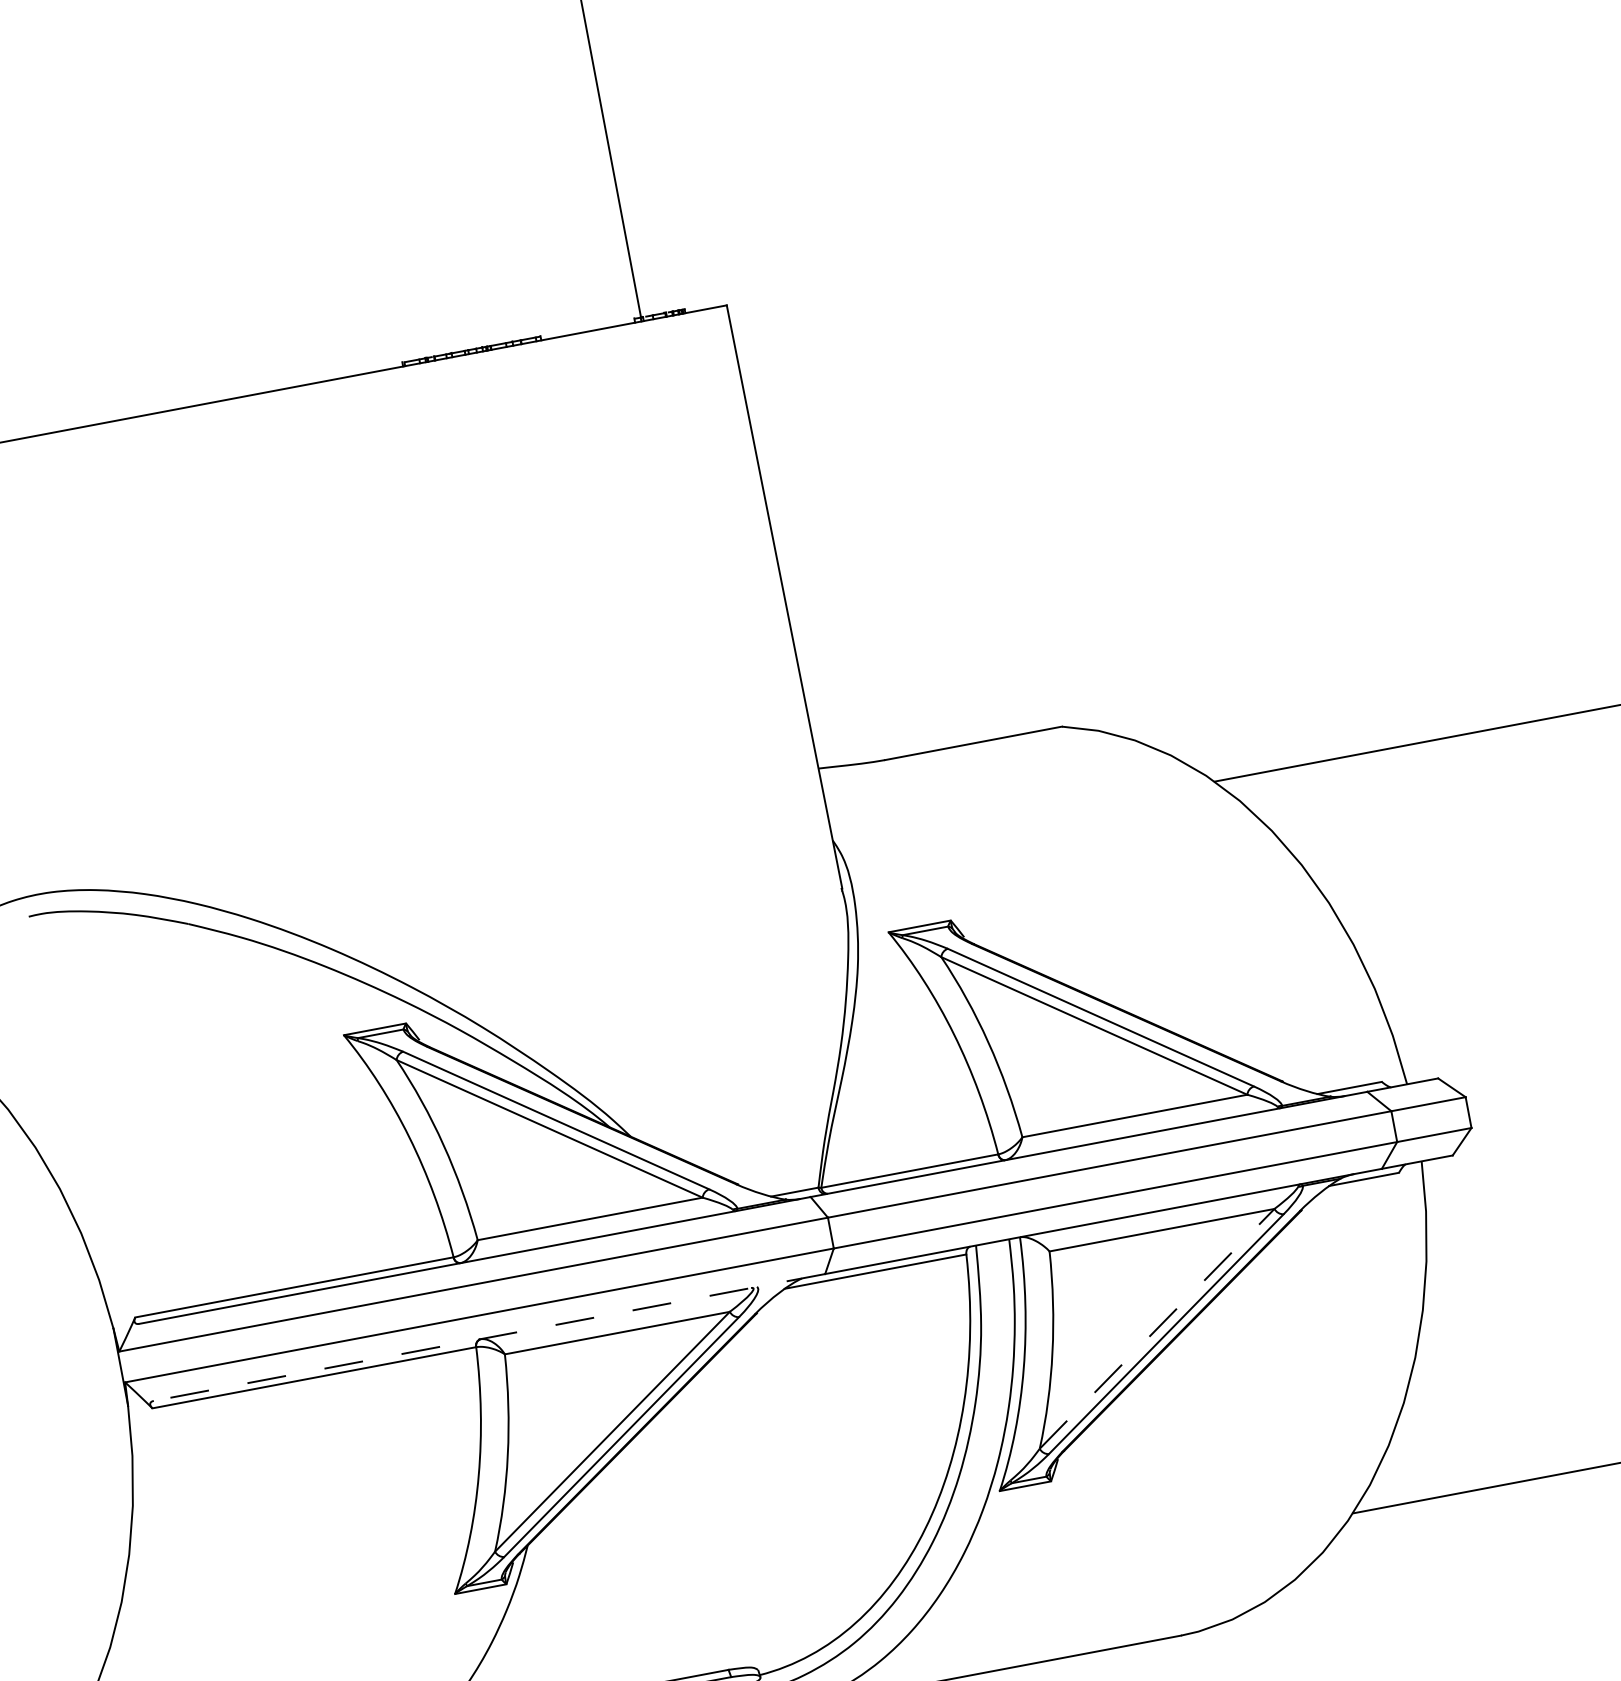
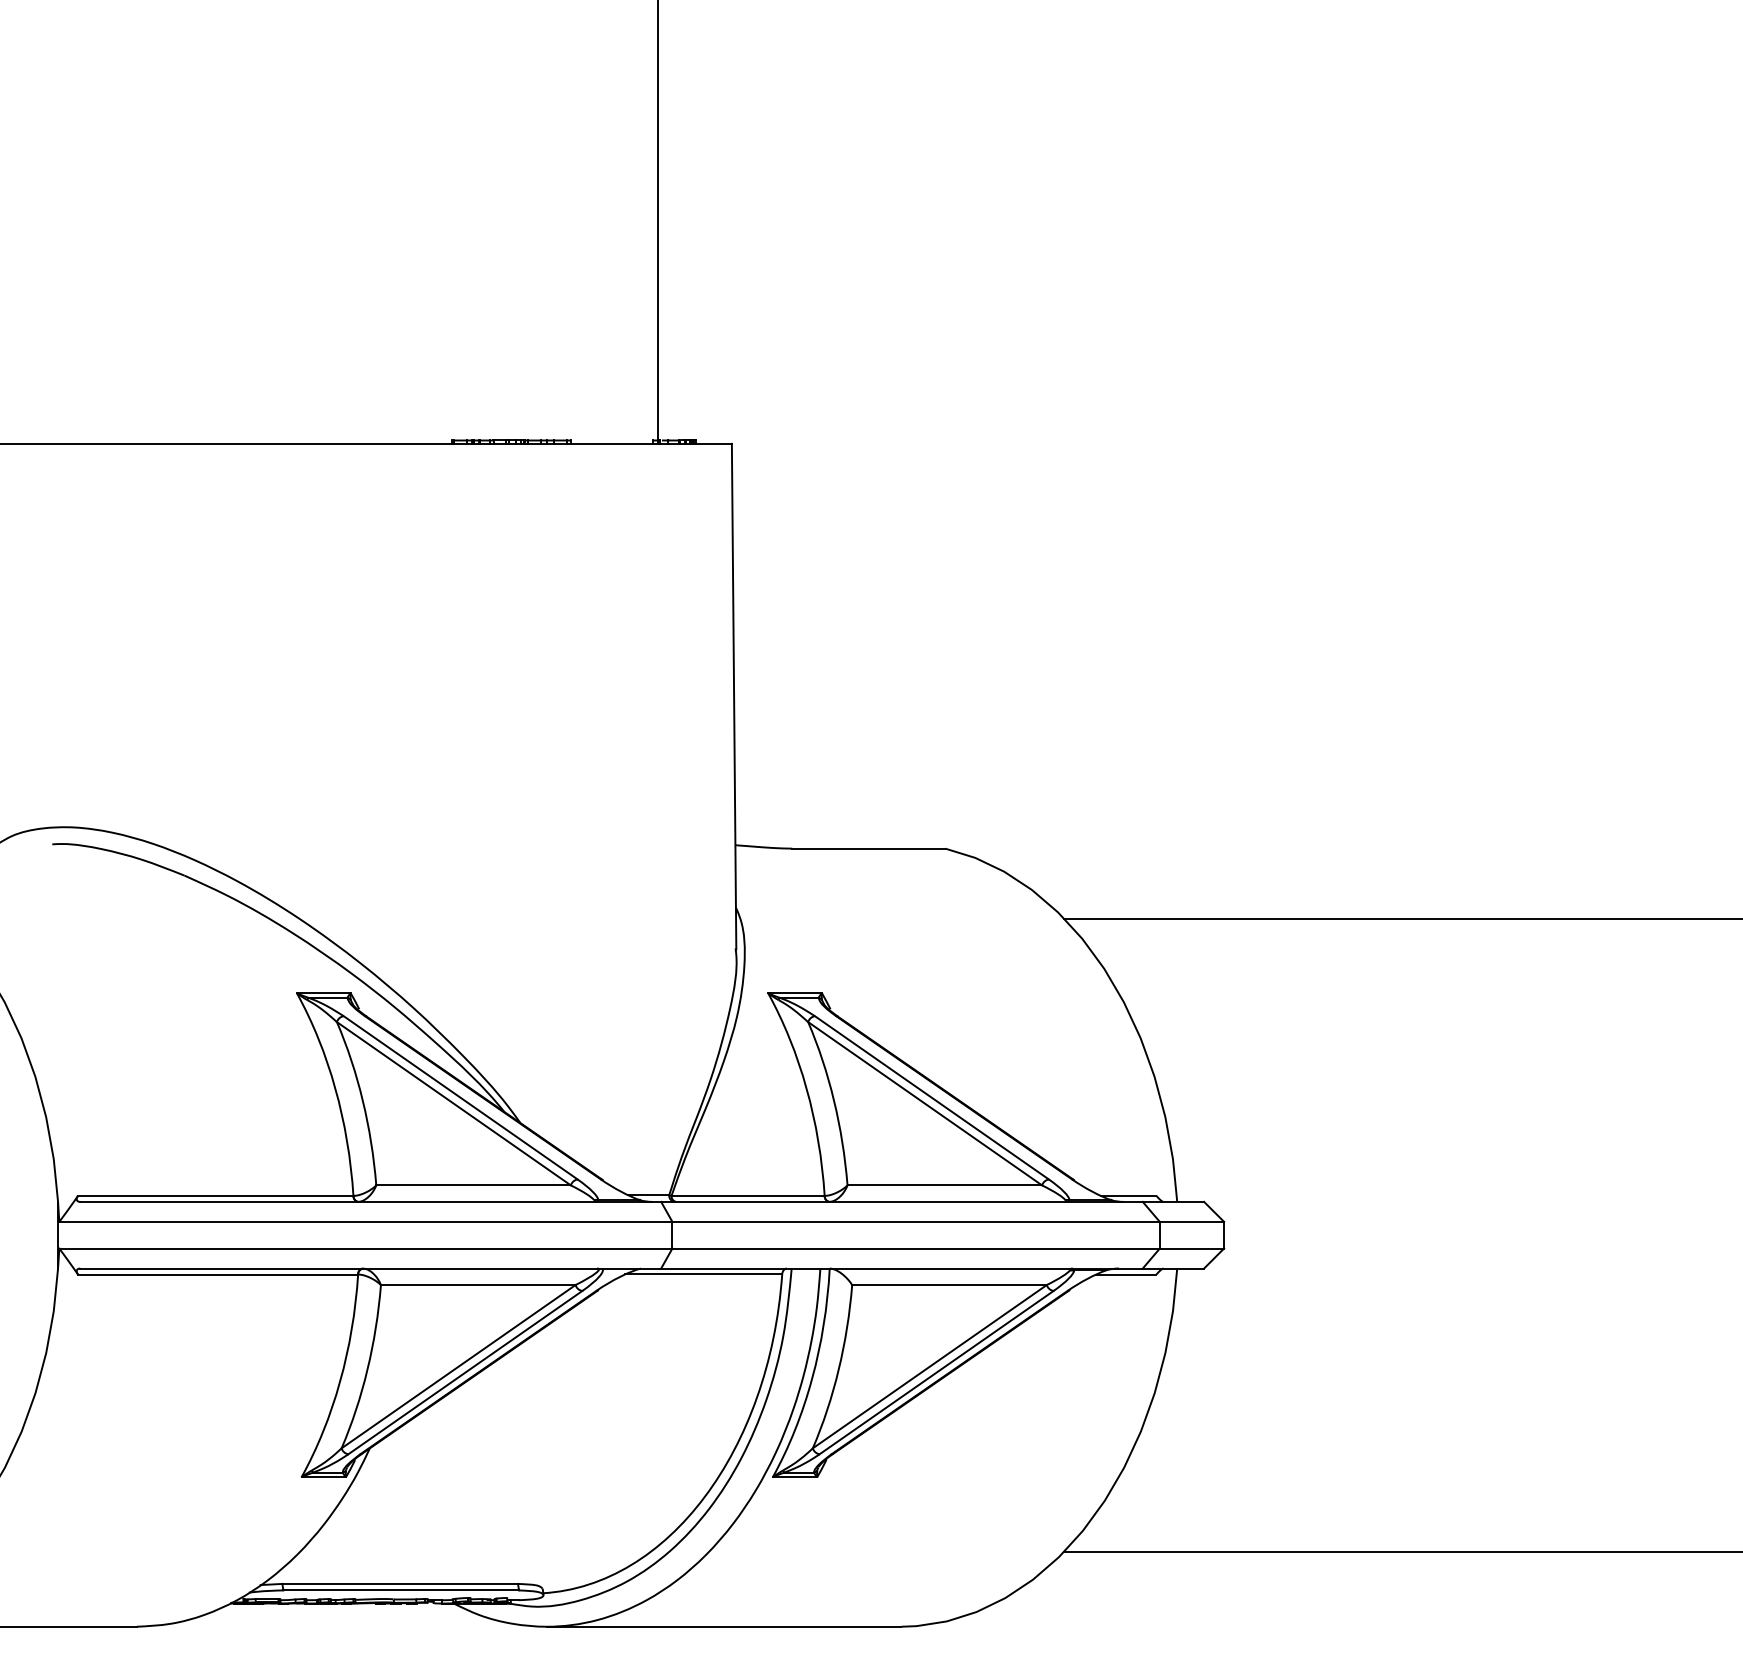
line: (1156, 1328) -> (929, 1366), dashed -> solid
line: (489, 1337) -> (370, 1268), dashed -> solid

